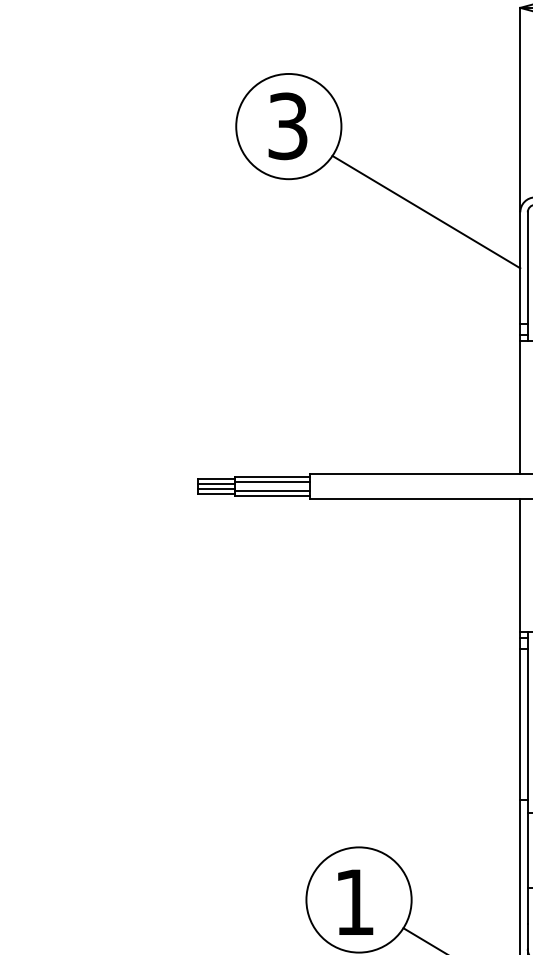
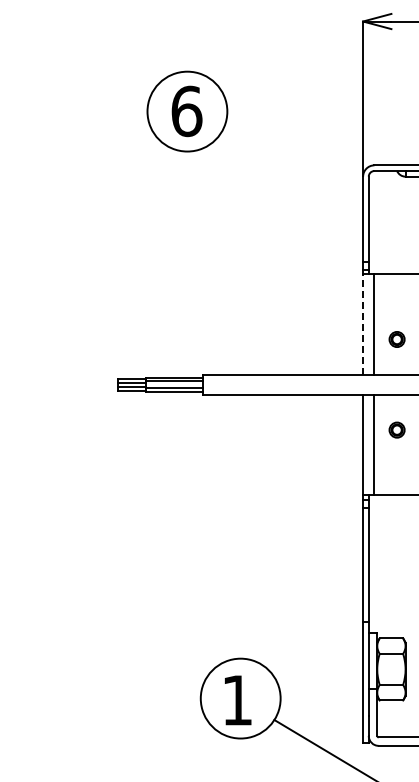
text: (287, 126) -> (186, 111), 3 -> 6
line: (425, 212) -> (291, 176), removed
line: (520, 407) -> (363, 324), solid -> dashed

